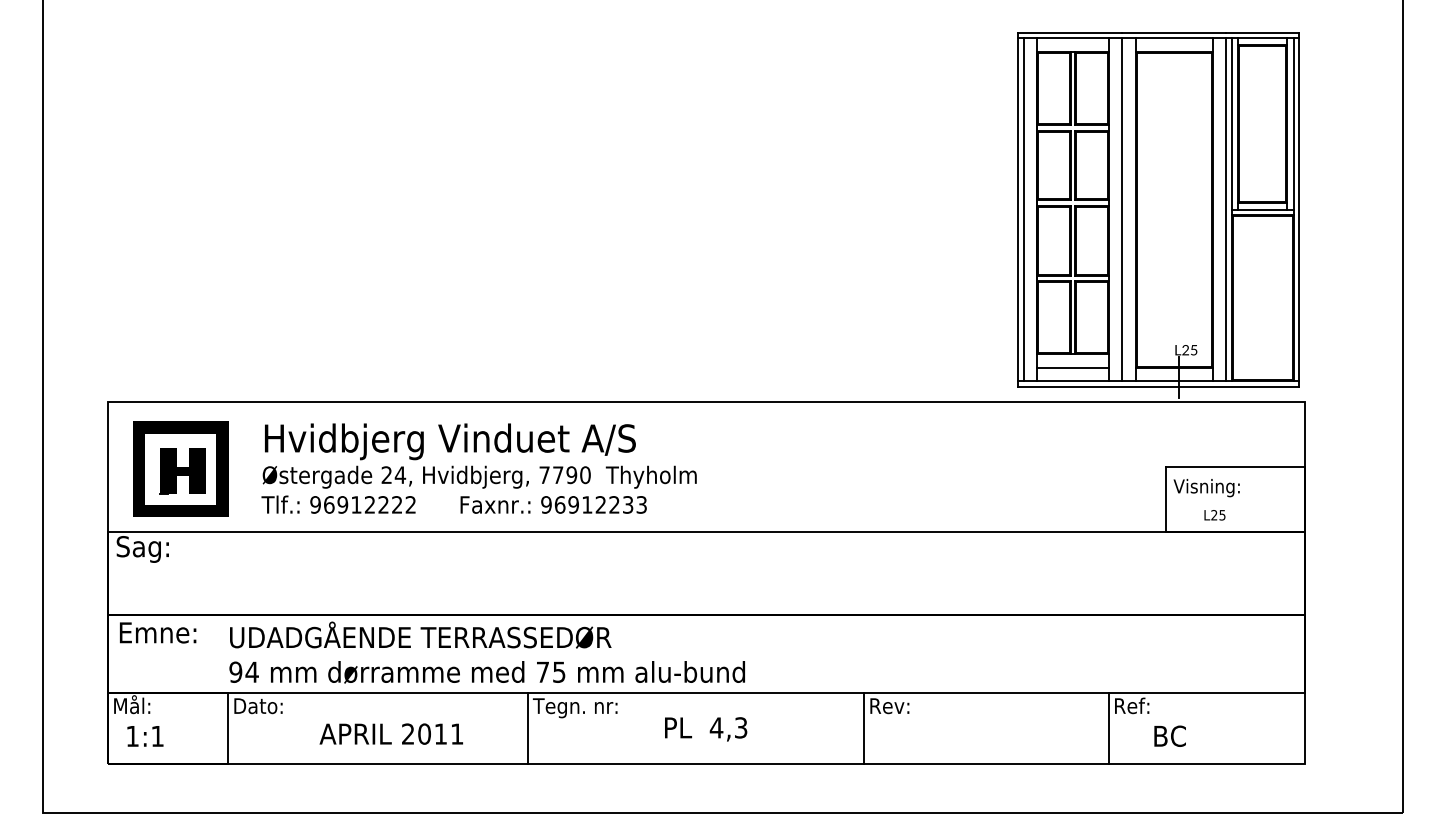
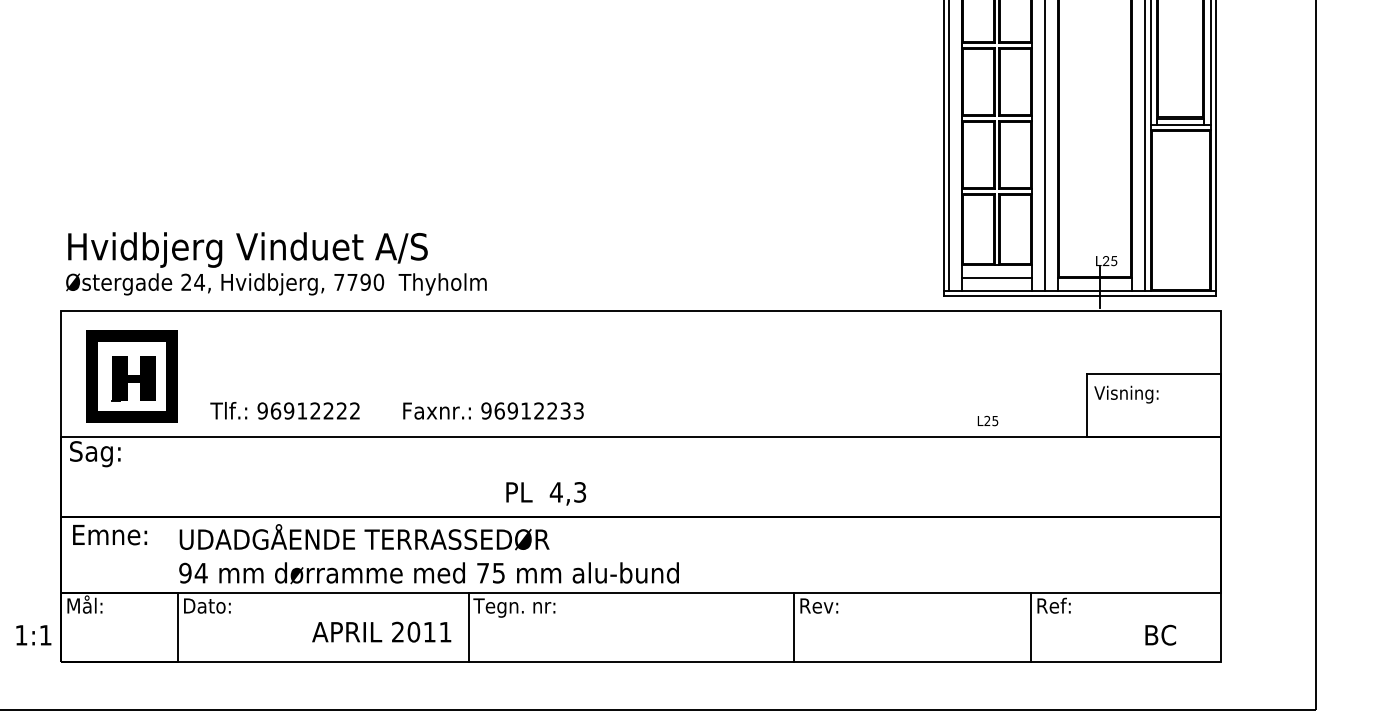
text: (479, 455) -> (276, 263), moved
text: (1214, 515) -> (987, 421), moved
text: (706, 729) -> (546, 493), moved
text: (390, 733) -> (380, 631), moved
text: (1169, 735) -> (1160, 634), moved
text: (145, 736) -> (33, 635), moved

